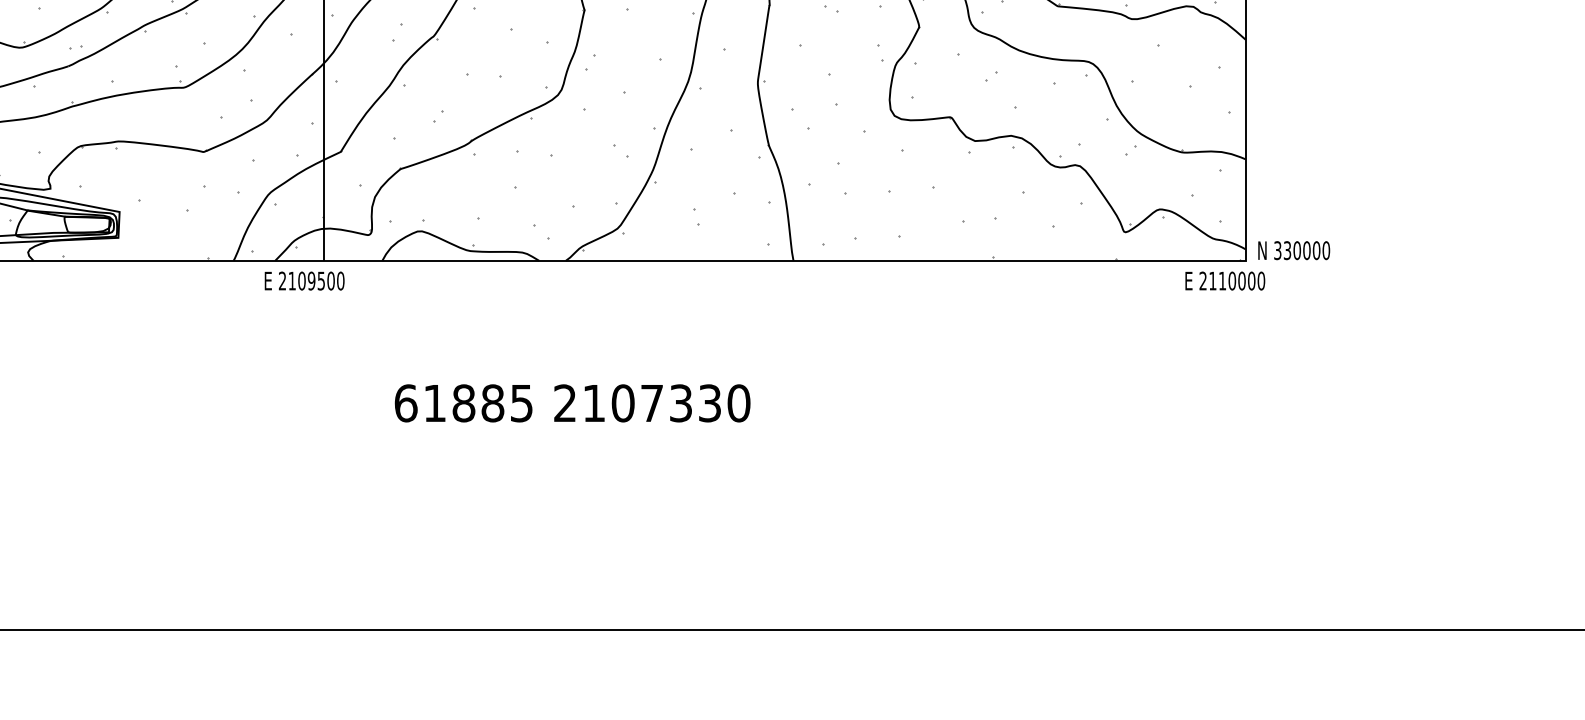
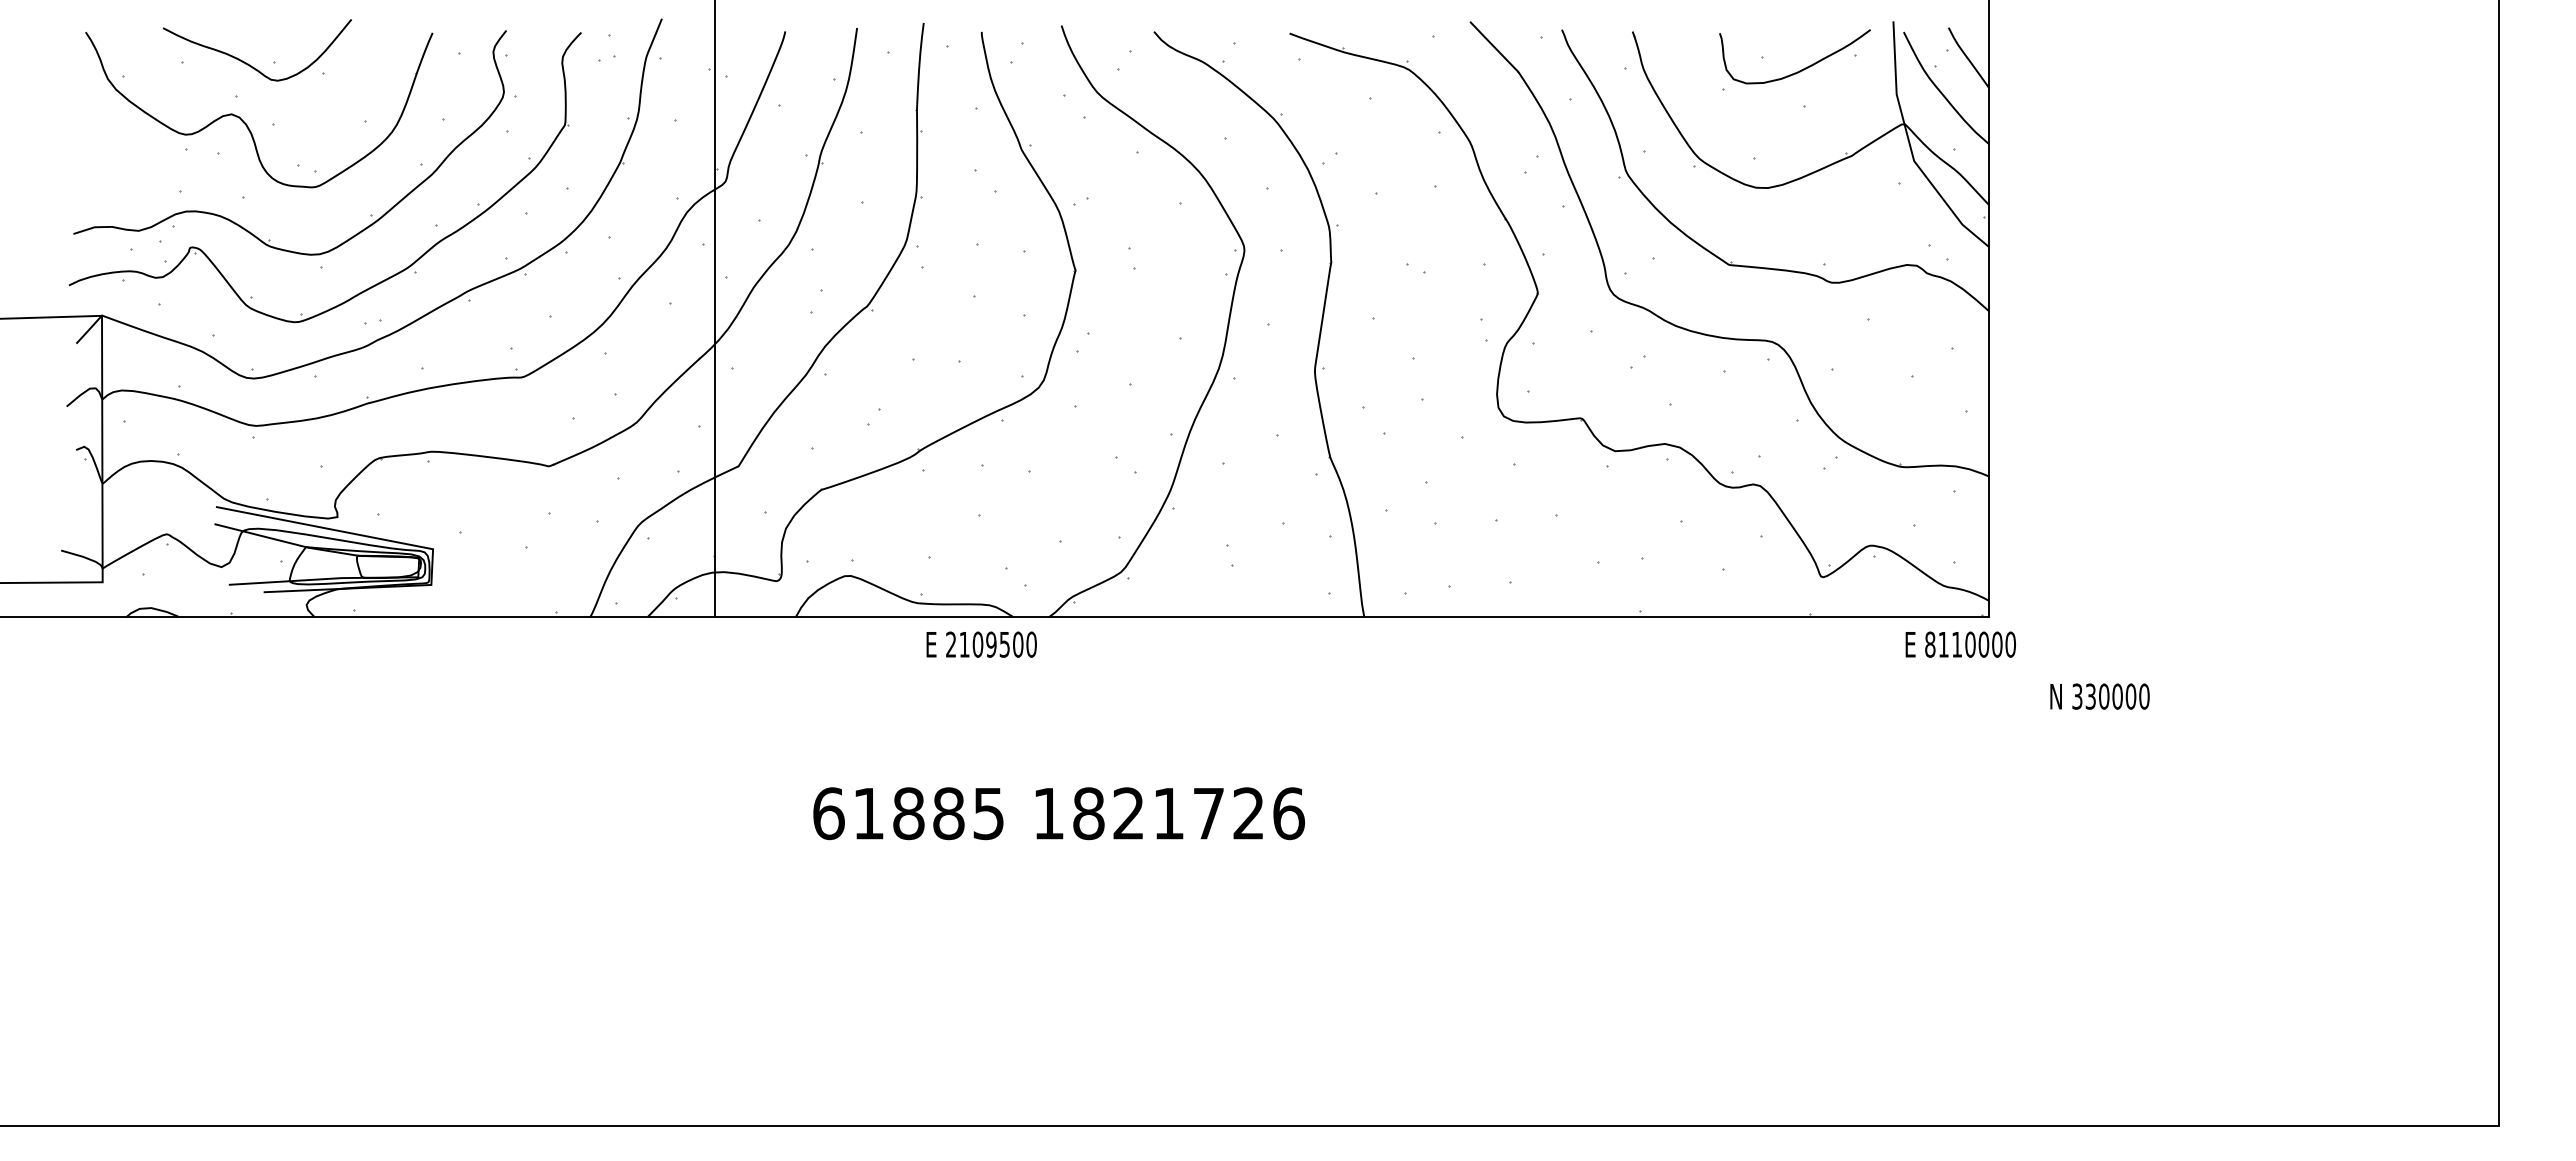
text: (1293, 250) -> (2099, 696), moved
text: (304, 280) -> (981, 644), moved
text: (1203, 280) -> (1930, 644), 2110000 -> 8110000
text: (652, 403) -> (1169, 813), 2107330 -> 1821726

